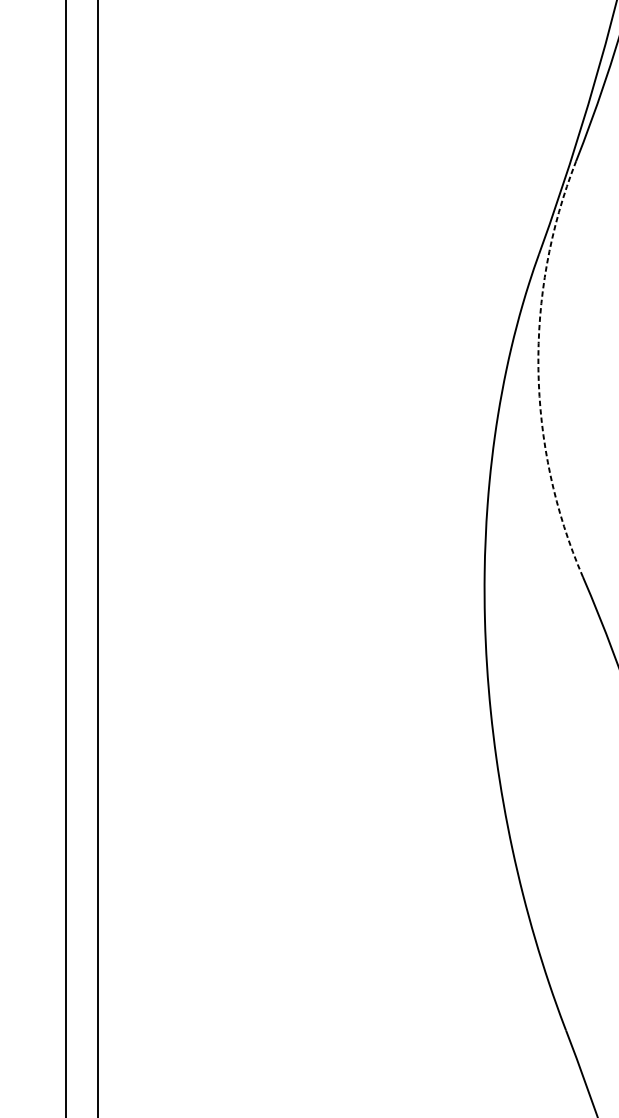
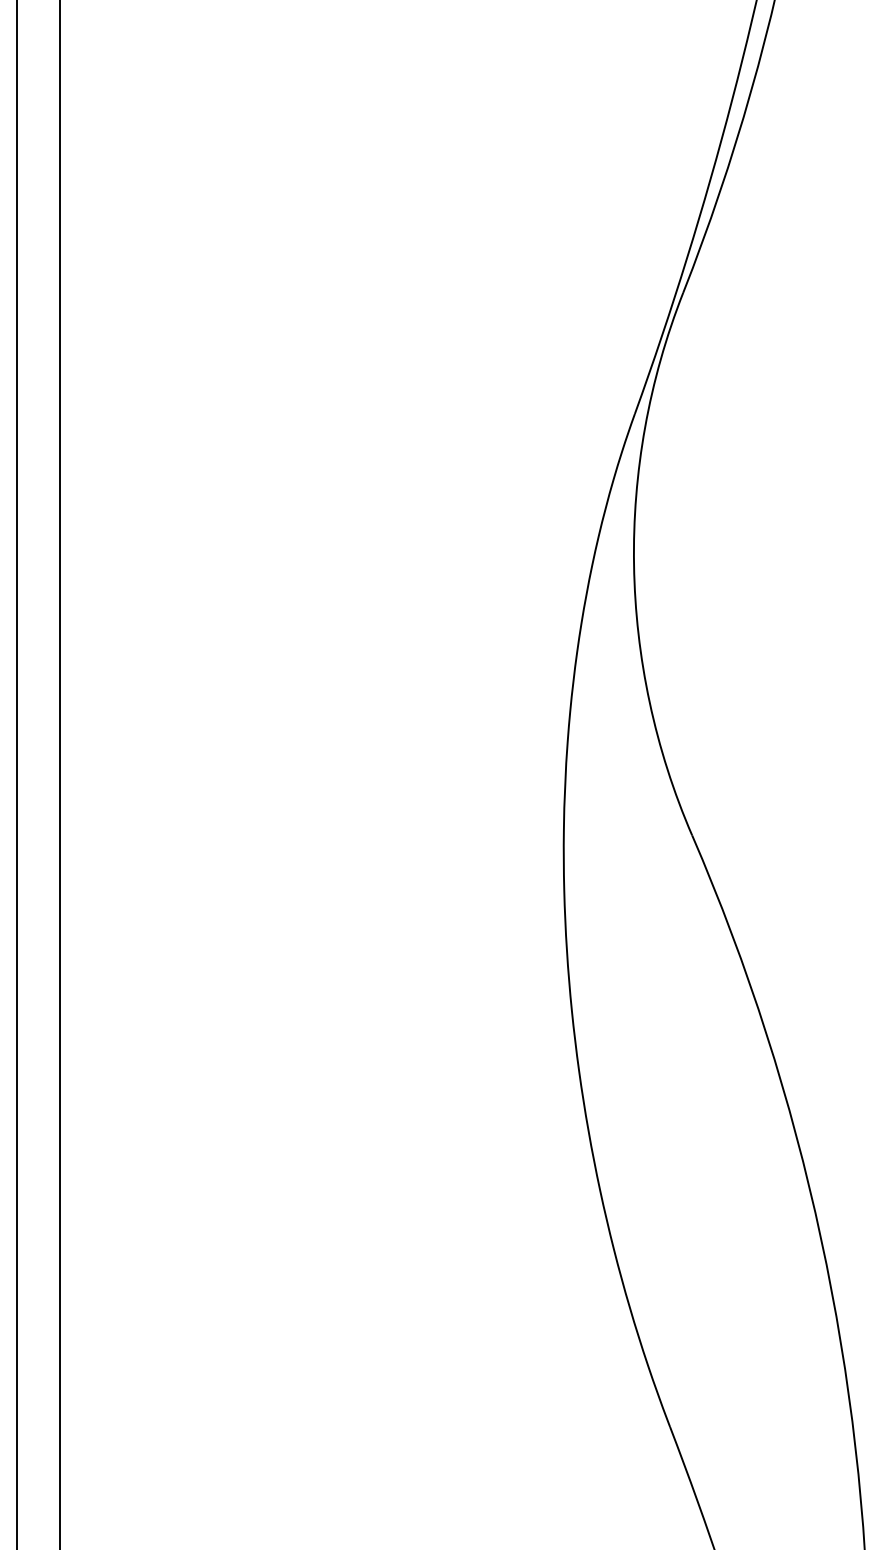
arc: (538, 370) -> (634, 565), dashed -> solid

